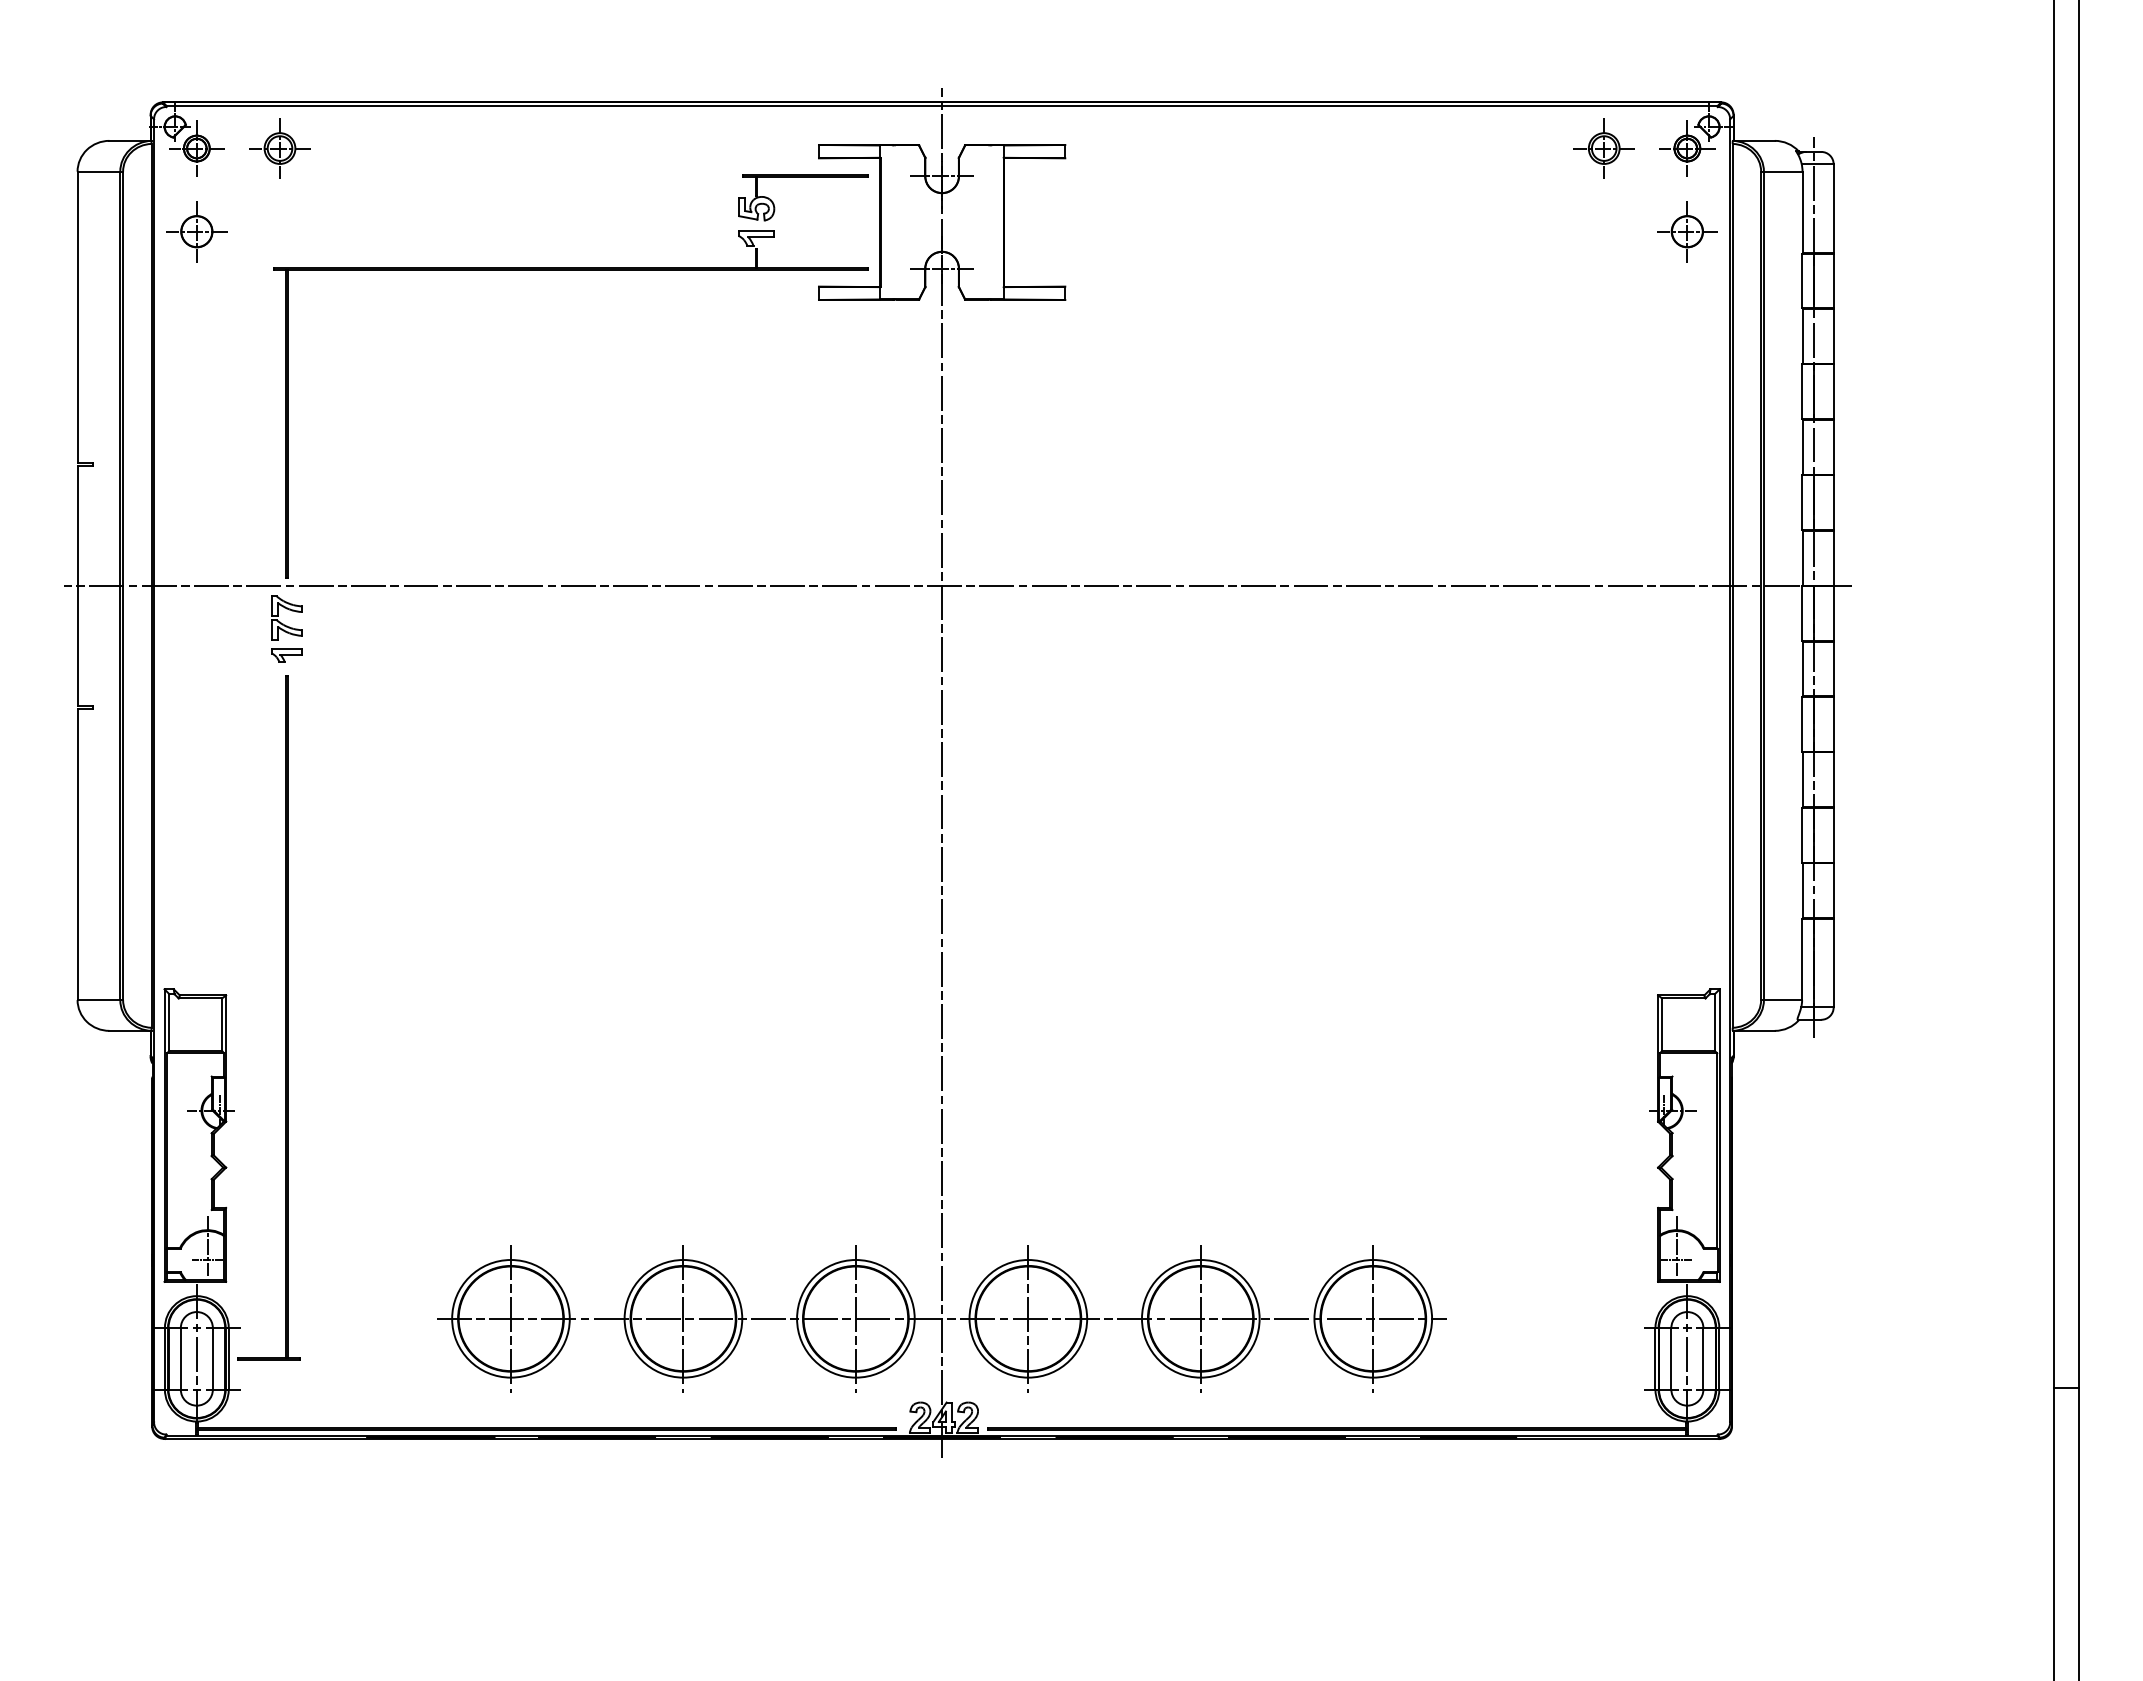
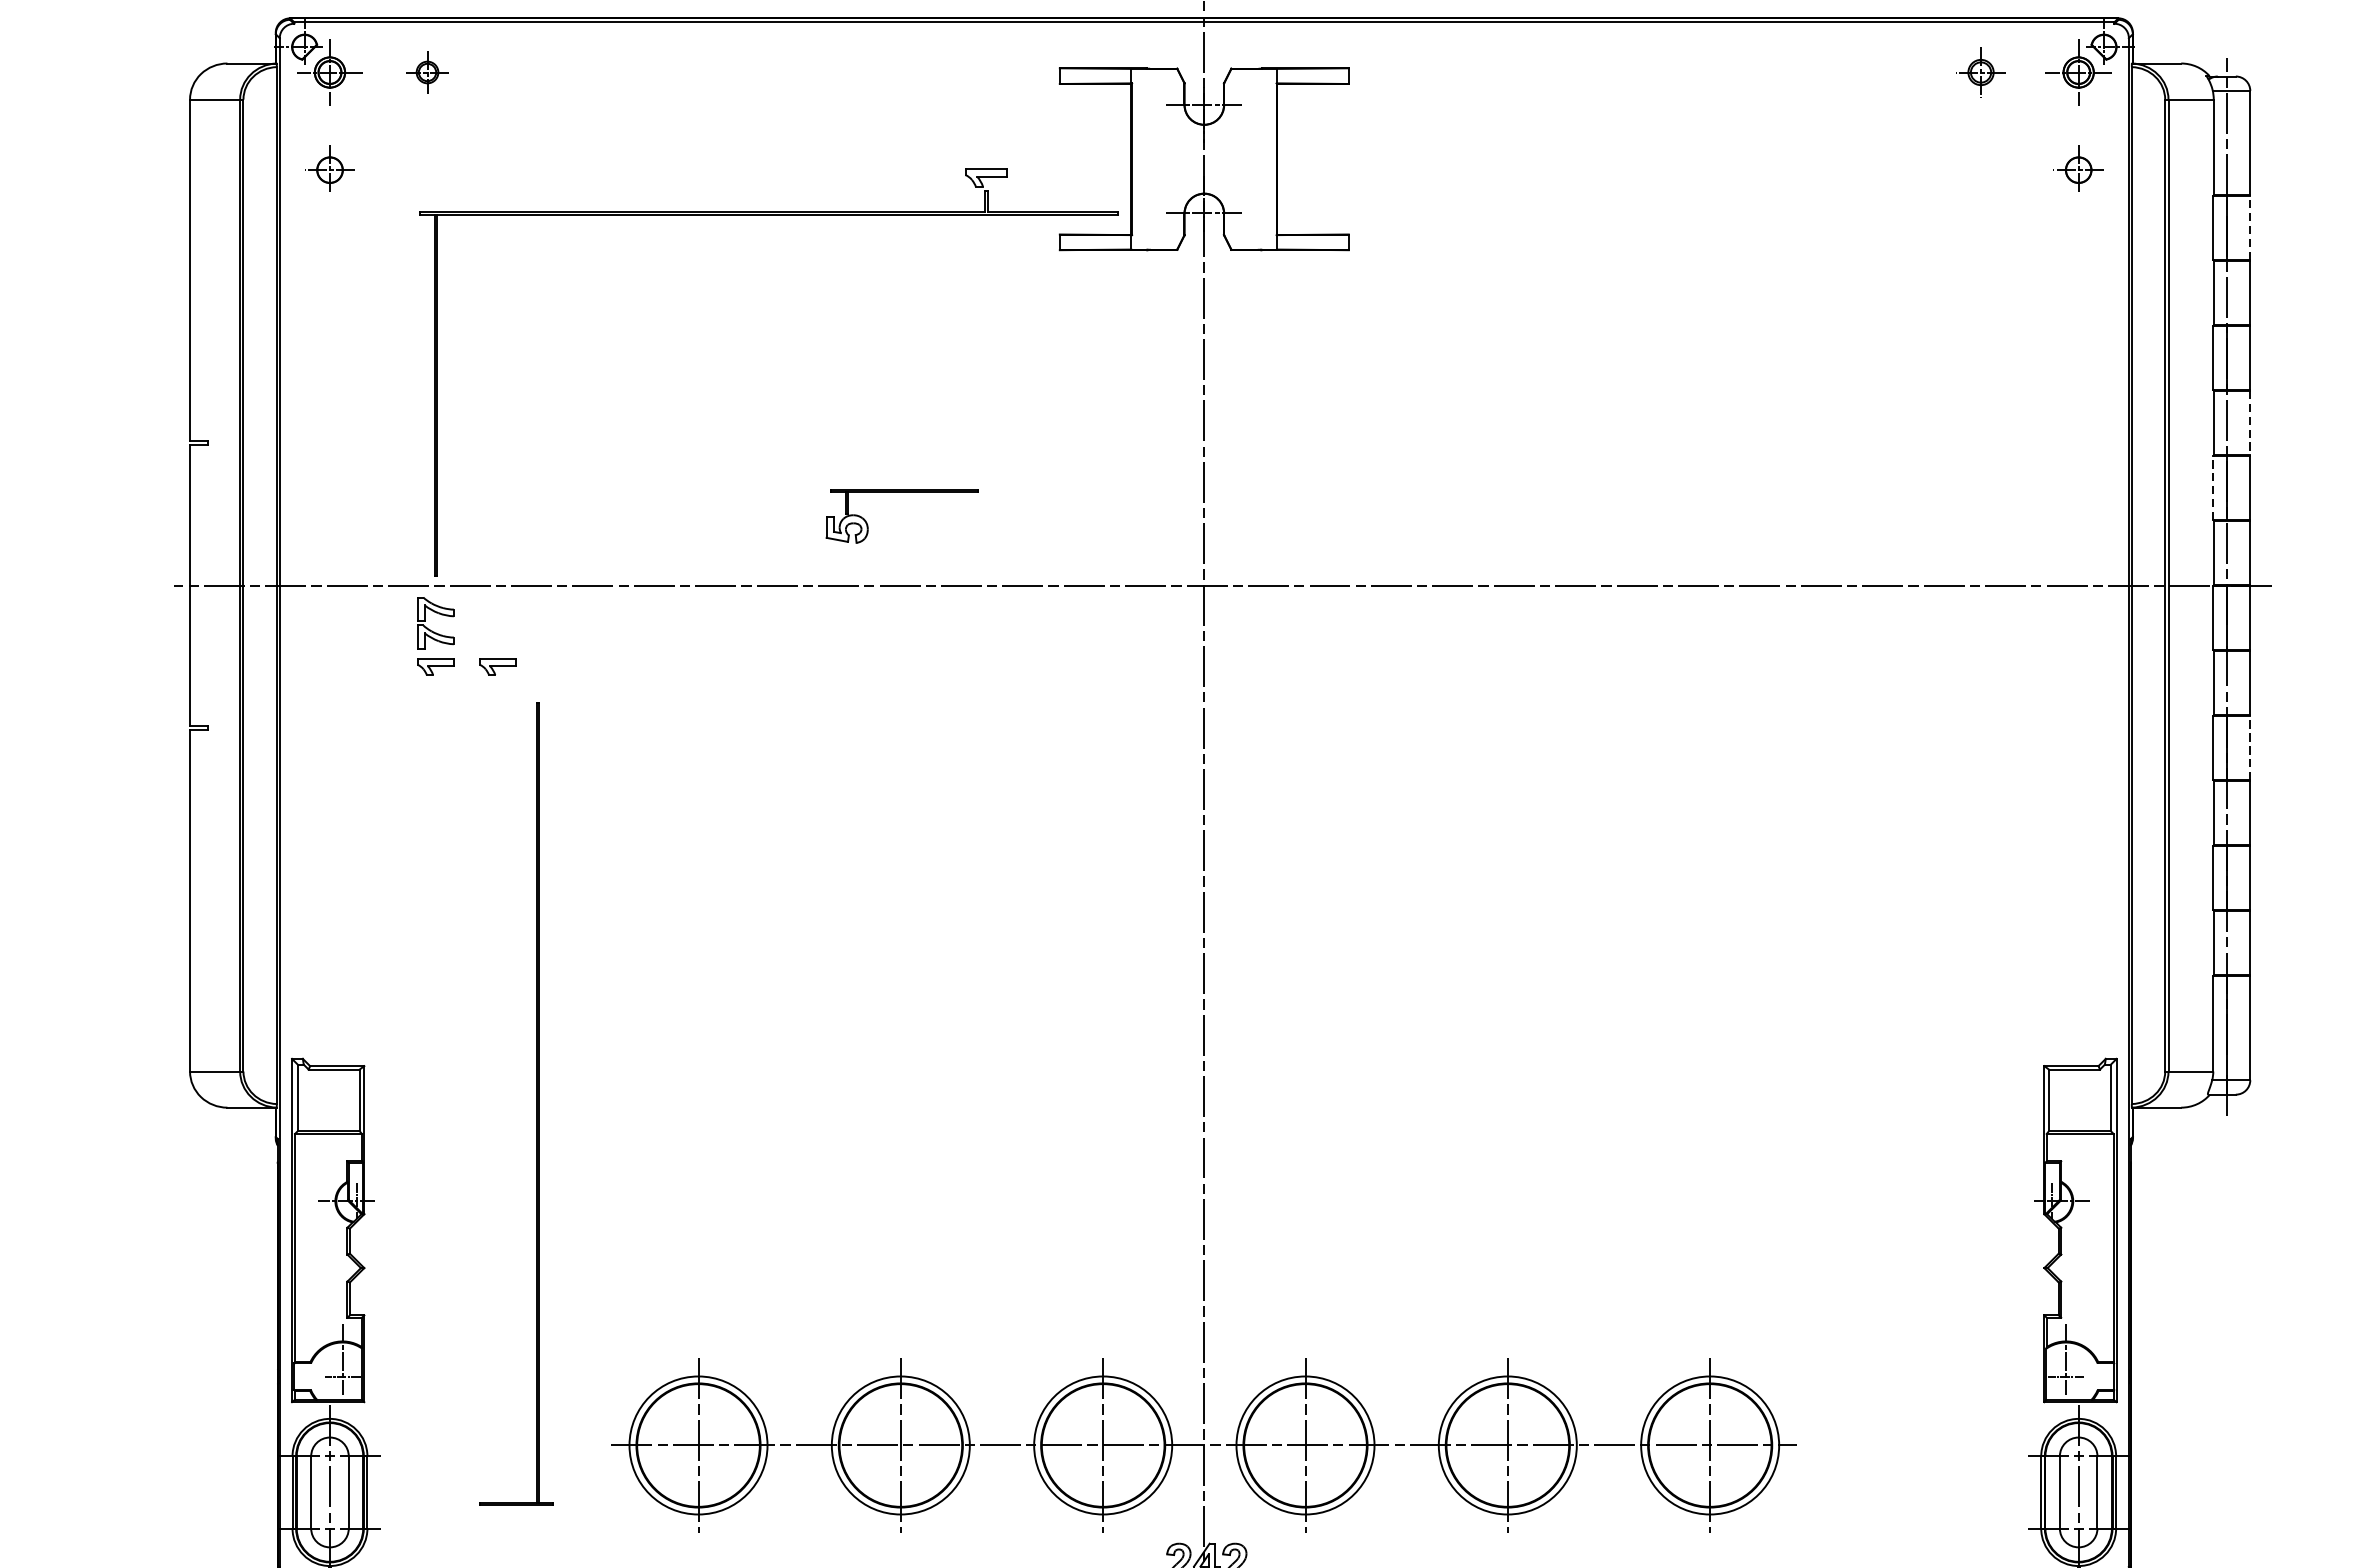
part: (279, 148) -> (426, 72), size x0.6
part: (1603, 148) -> (1980, 72), size x0.7
part: (803, 177) -> (902, 492), moved
part: (196, 231) -> (329, 169), size x0.7
part: (1687, 231) -> (2078, 169), size x0.7
line: (1833, 280) -> (2250, 227), solid -> dashed
line: (1833, 447) -> (2250, 423), solid -> dashed
line: (1802, 502) -> (2213, 487), solid -> dashed
part: (339, 655) -> (497, 667), added
line: (1833, 723) -> (2250, 747), solid -> dashed
part: (285, 1017) -> (536, 1103), moved

